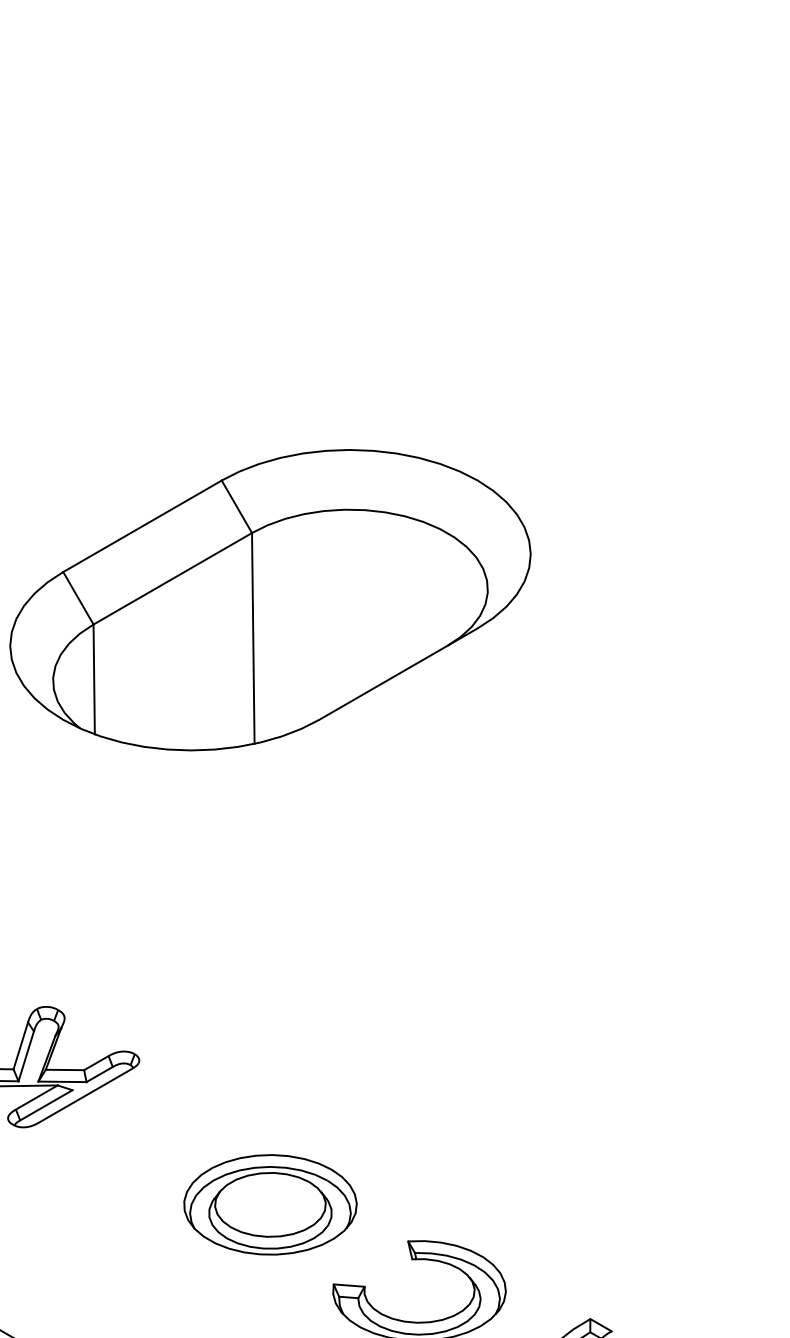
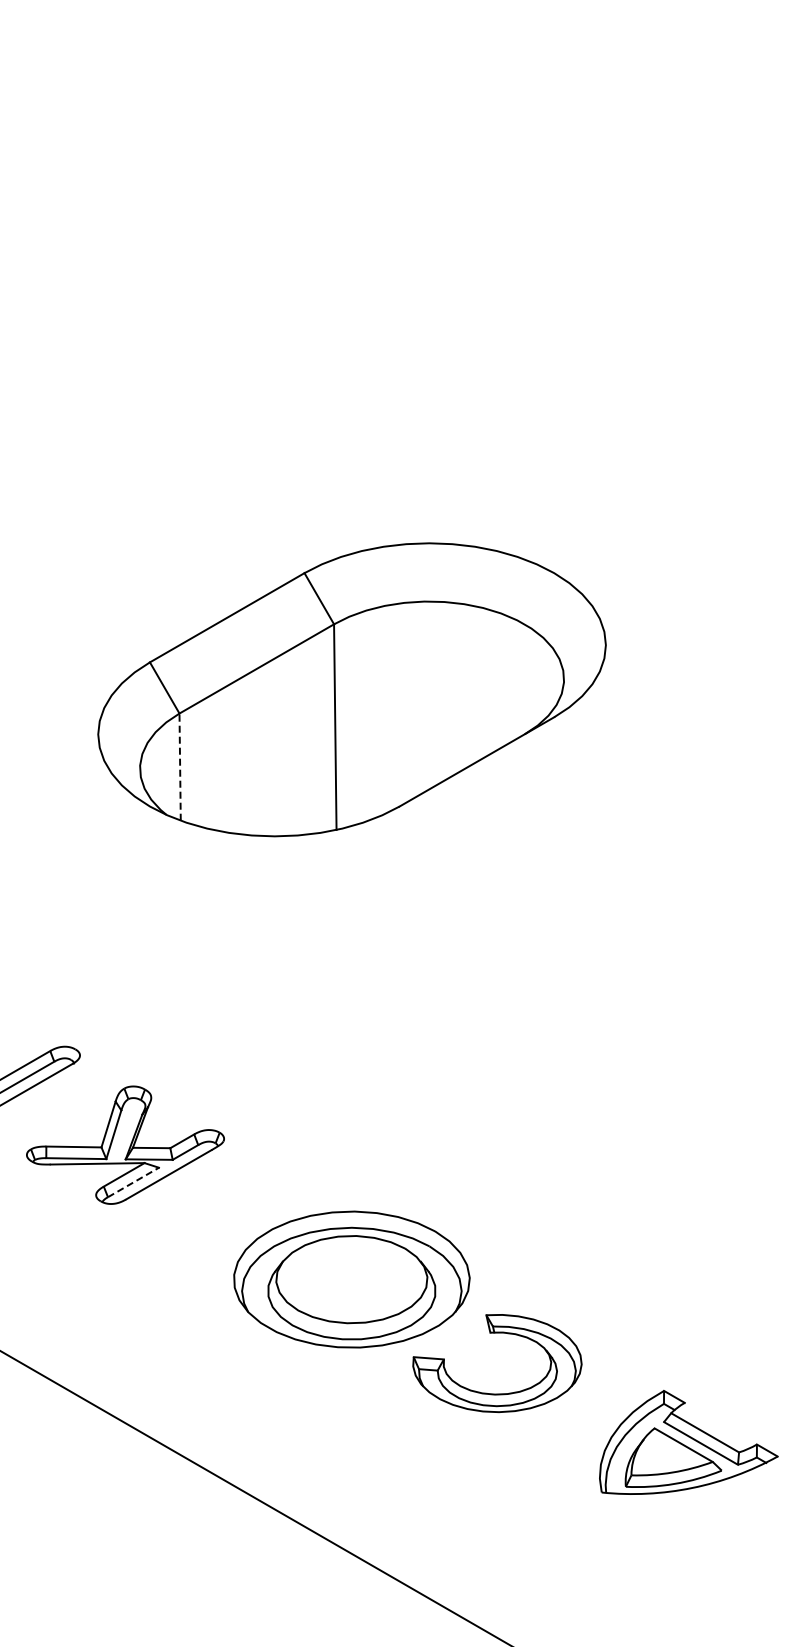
line: (94, 679) -> (180, 767), solid -> dashed
line: (46, 1105) -> (133, 1182), solid -> dashed
part: (270, 1204) -> (352, 1279), size x1.4

